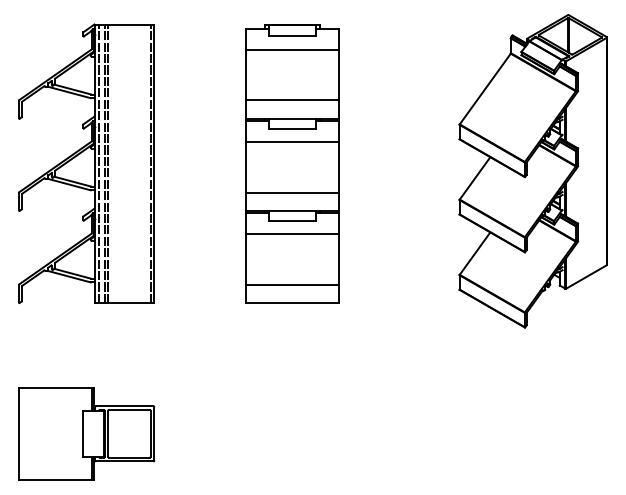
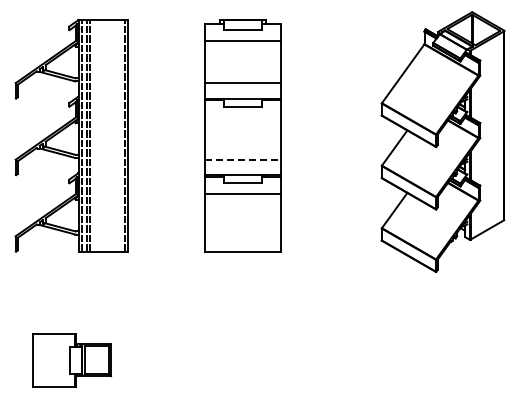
line: (291, 141) -> (242, 117), removed
line: (293, 192) -> (243, 159), solid -> dashed
line: (291, 284) -> (242, 236), removed
part: (86, 434) -> (71, 360), size x0.7

